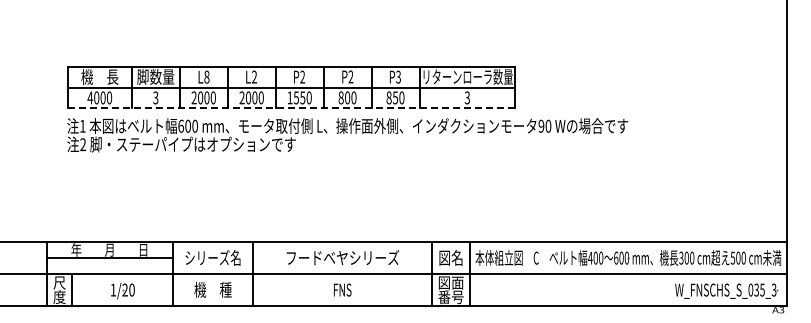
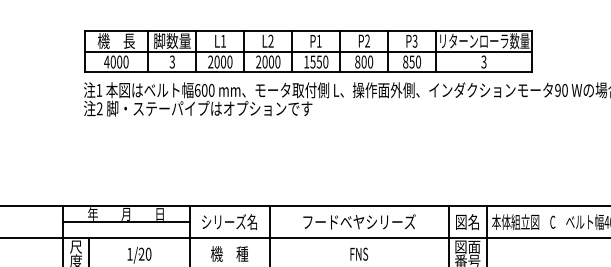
text: (206, 76) -> (223, 40), L8 -> L1
text: (302, 76) -> (319, 40), P2 -> P1
line: (291, 108) -> (308, 72), dashed -> solid

